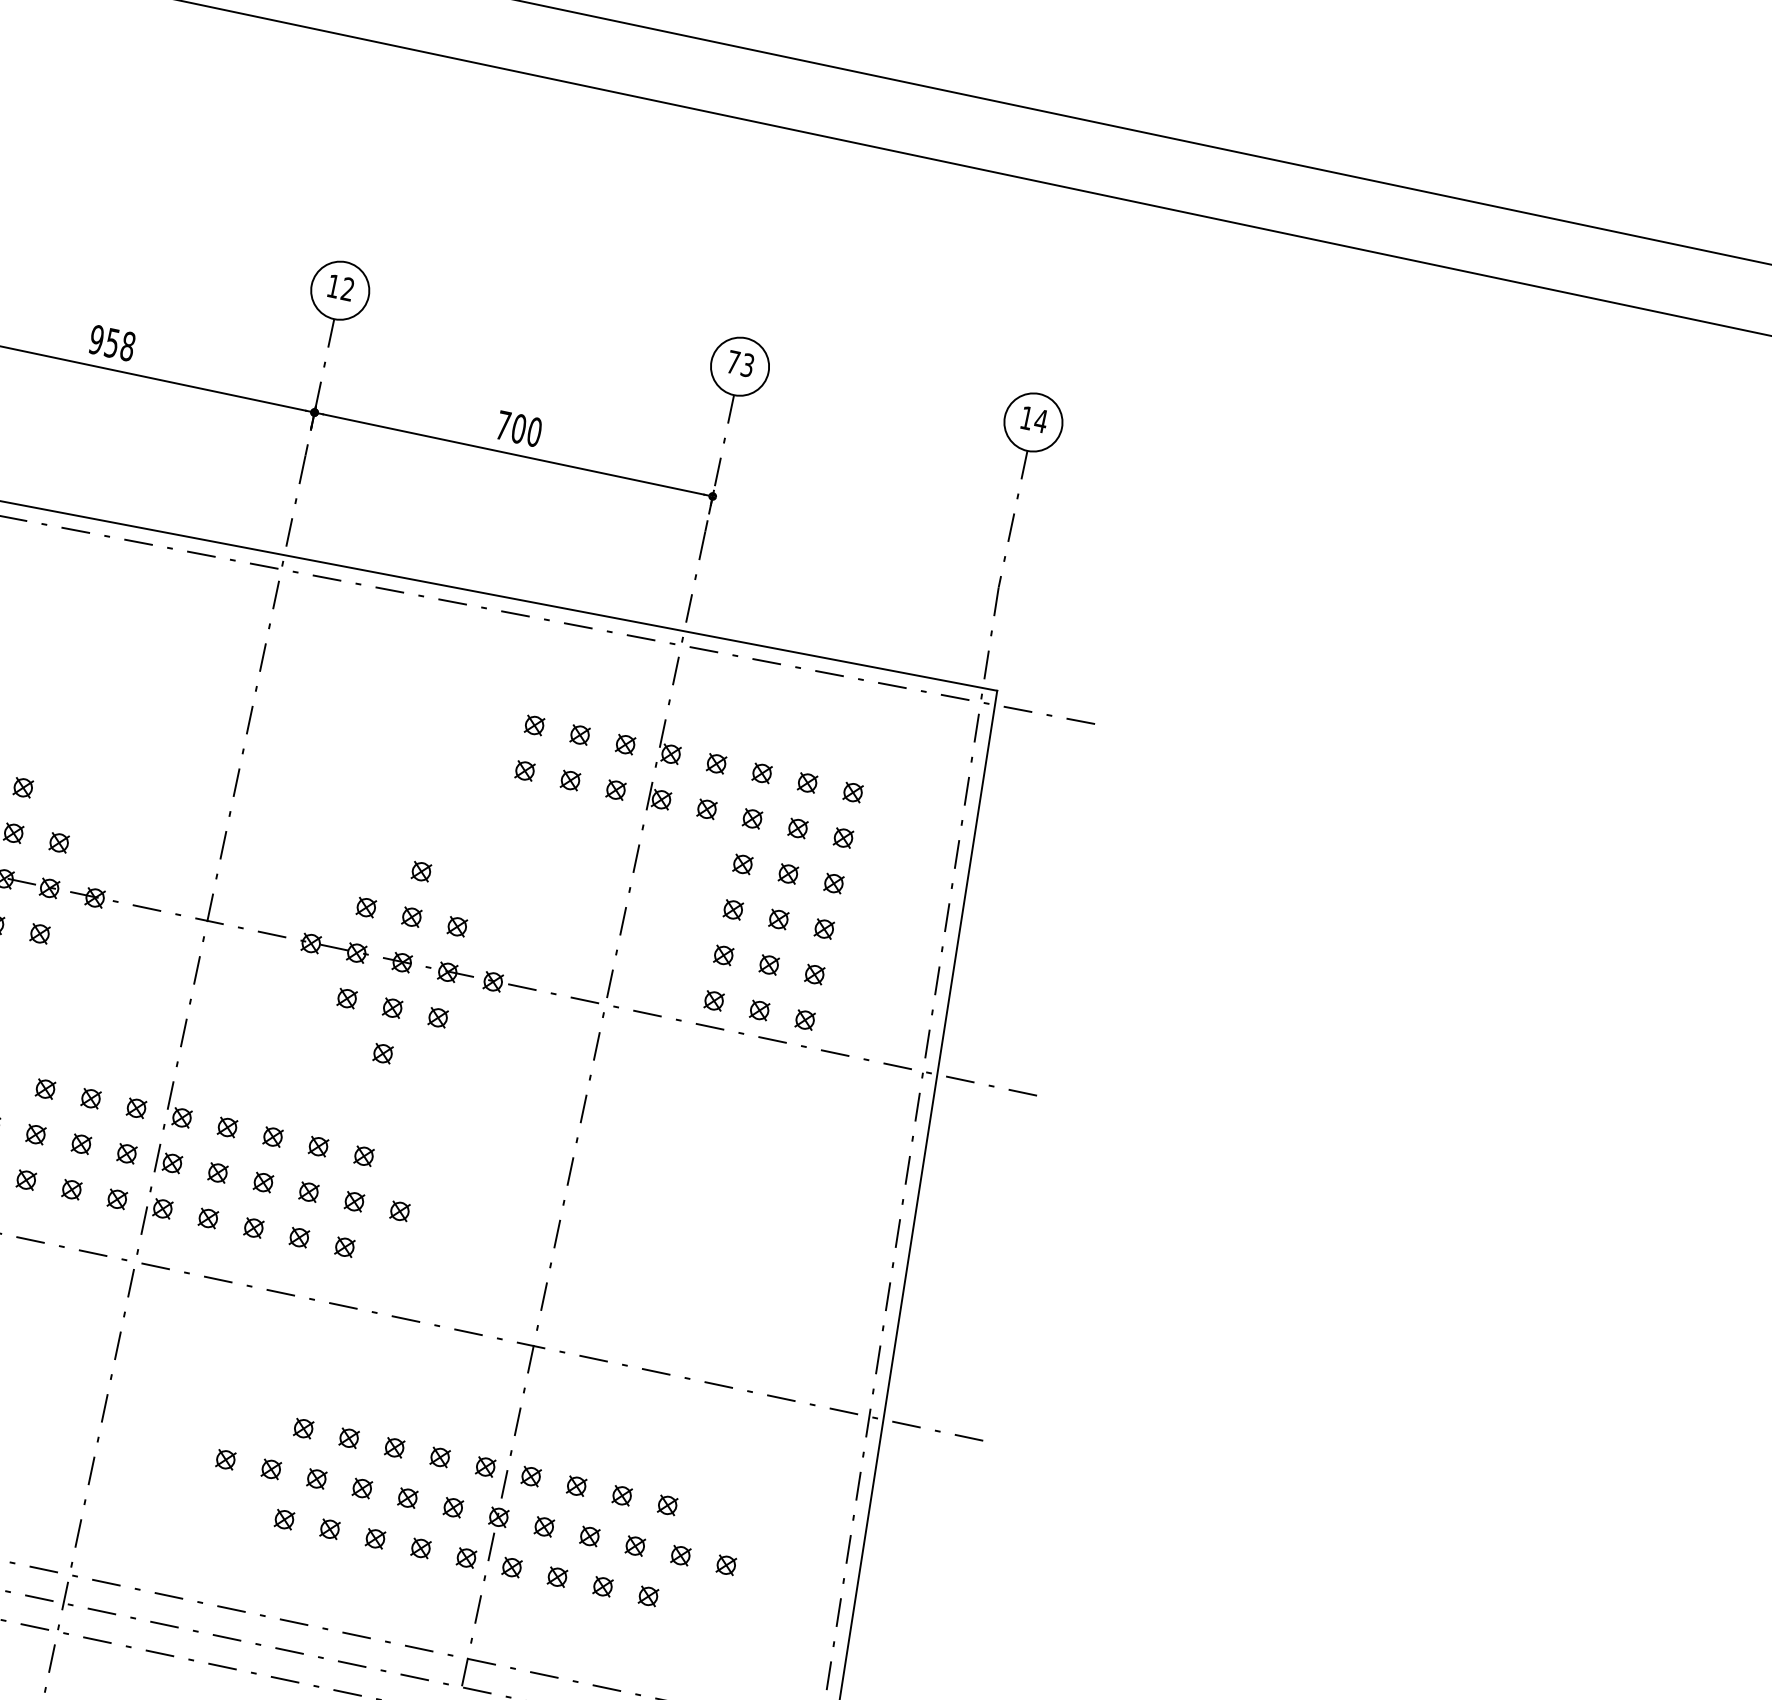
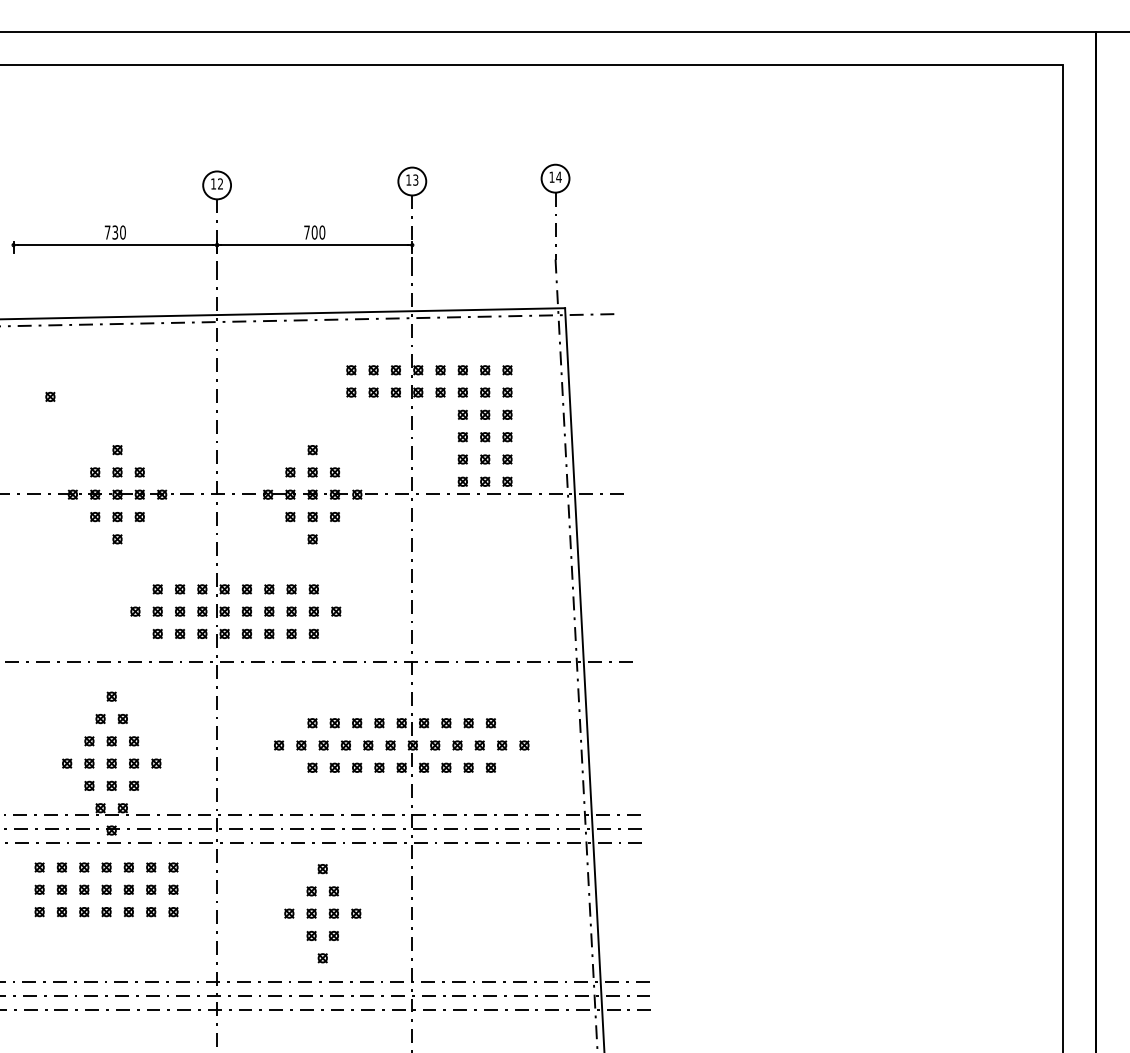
text: (110, 342) -> (114, 232), 958 -> 730
text: (733, 360) -> (408, 179), 73 -> 13

